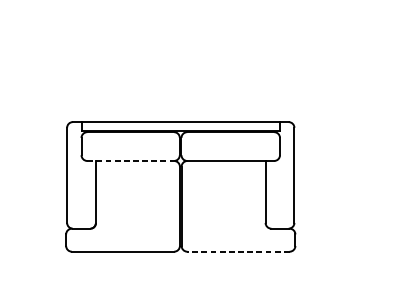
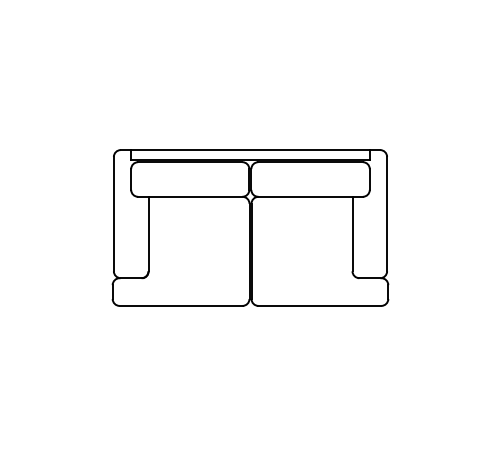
line: (130, 160) -> (190, 196), dashed -> solid
line: (238, 251) -> (319, 305), dashed -> solid

